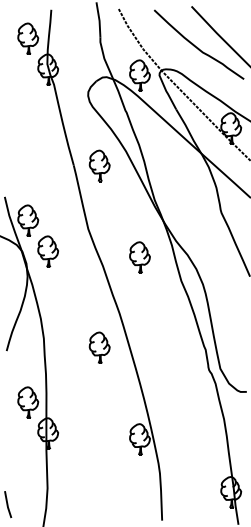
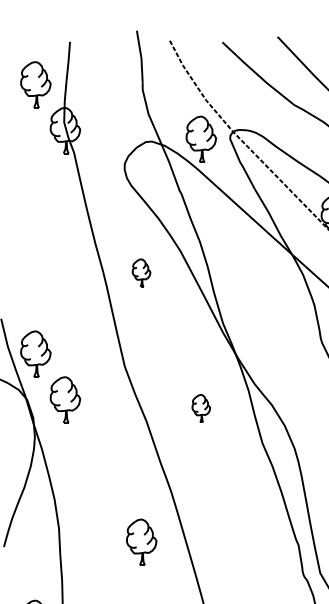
part: (99, 165) -> (141, 272), size x0.6
part: (139, 257) -> (200, 408), size x0.6

